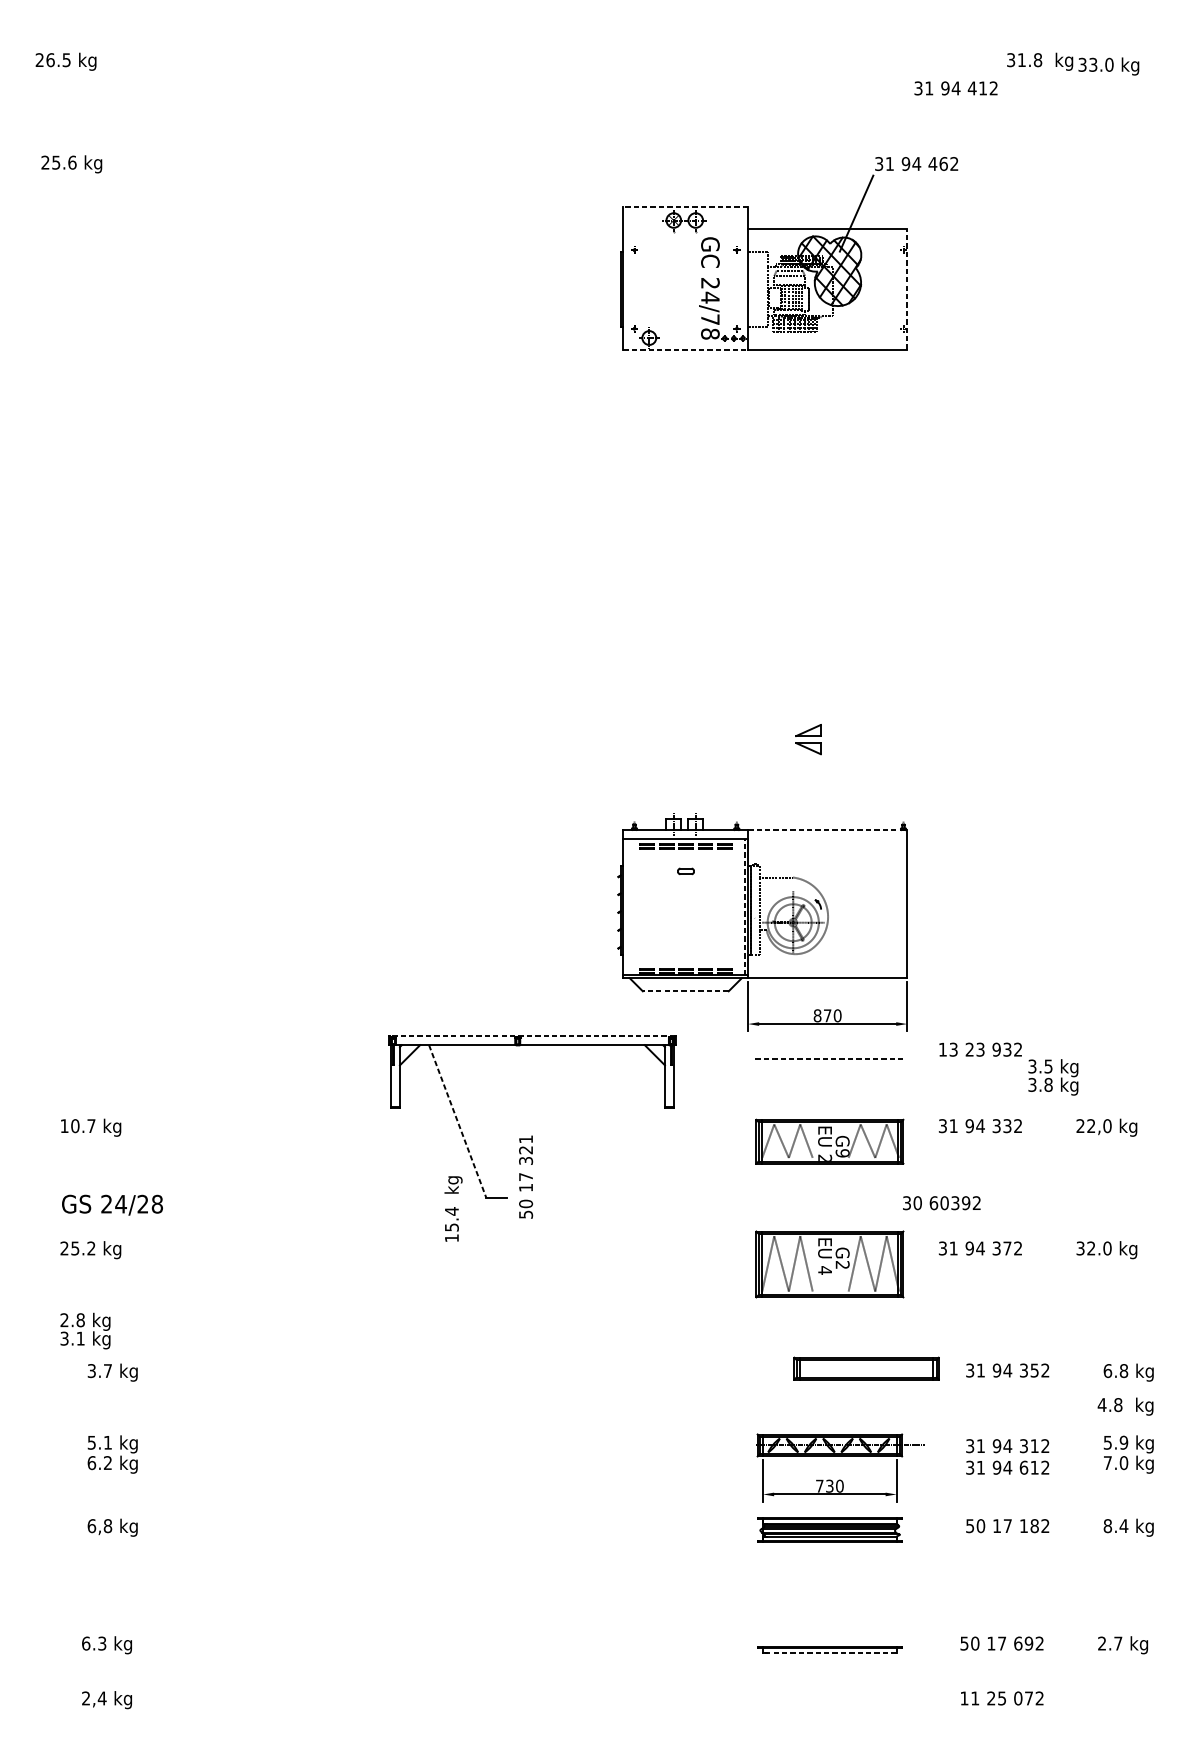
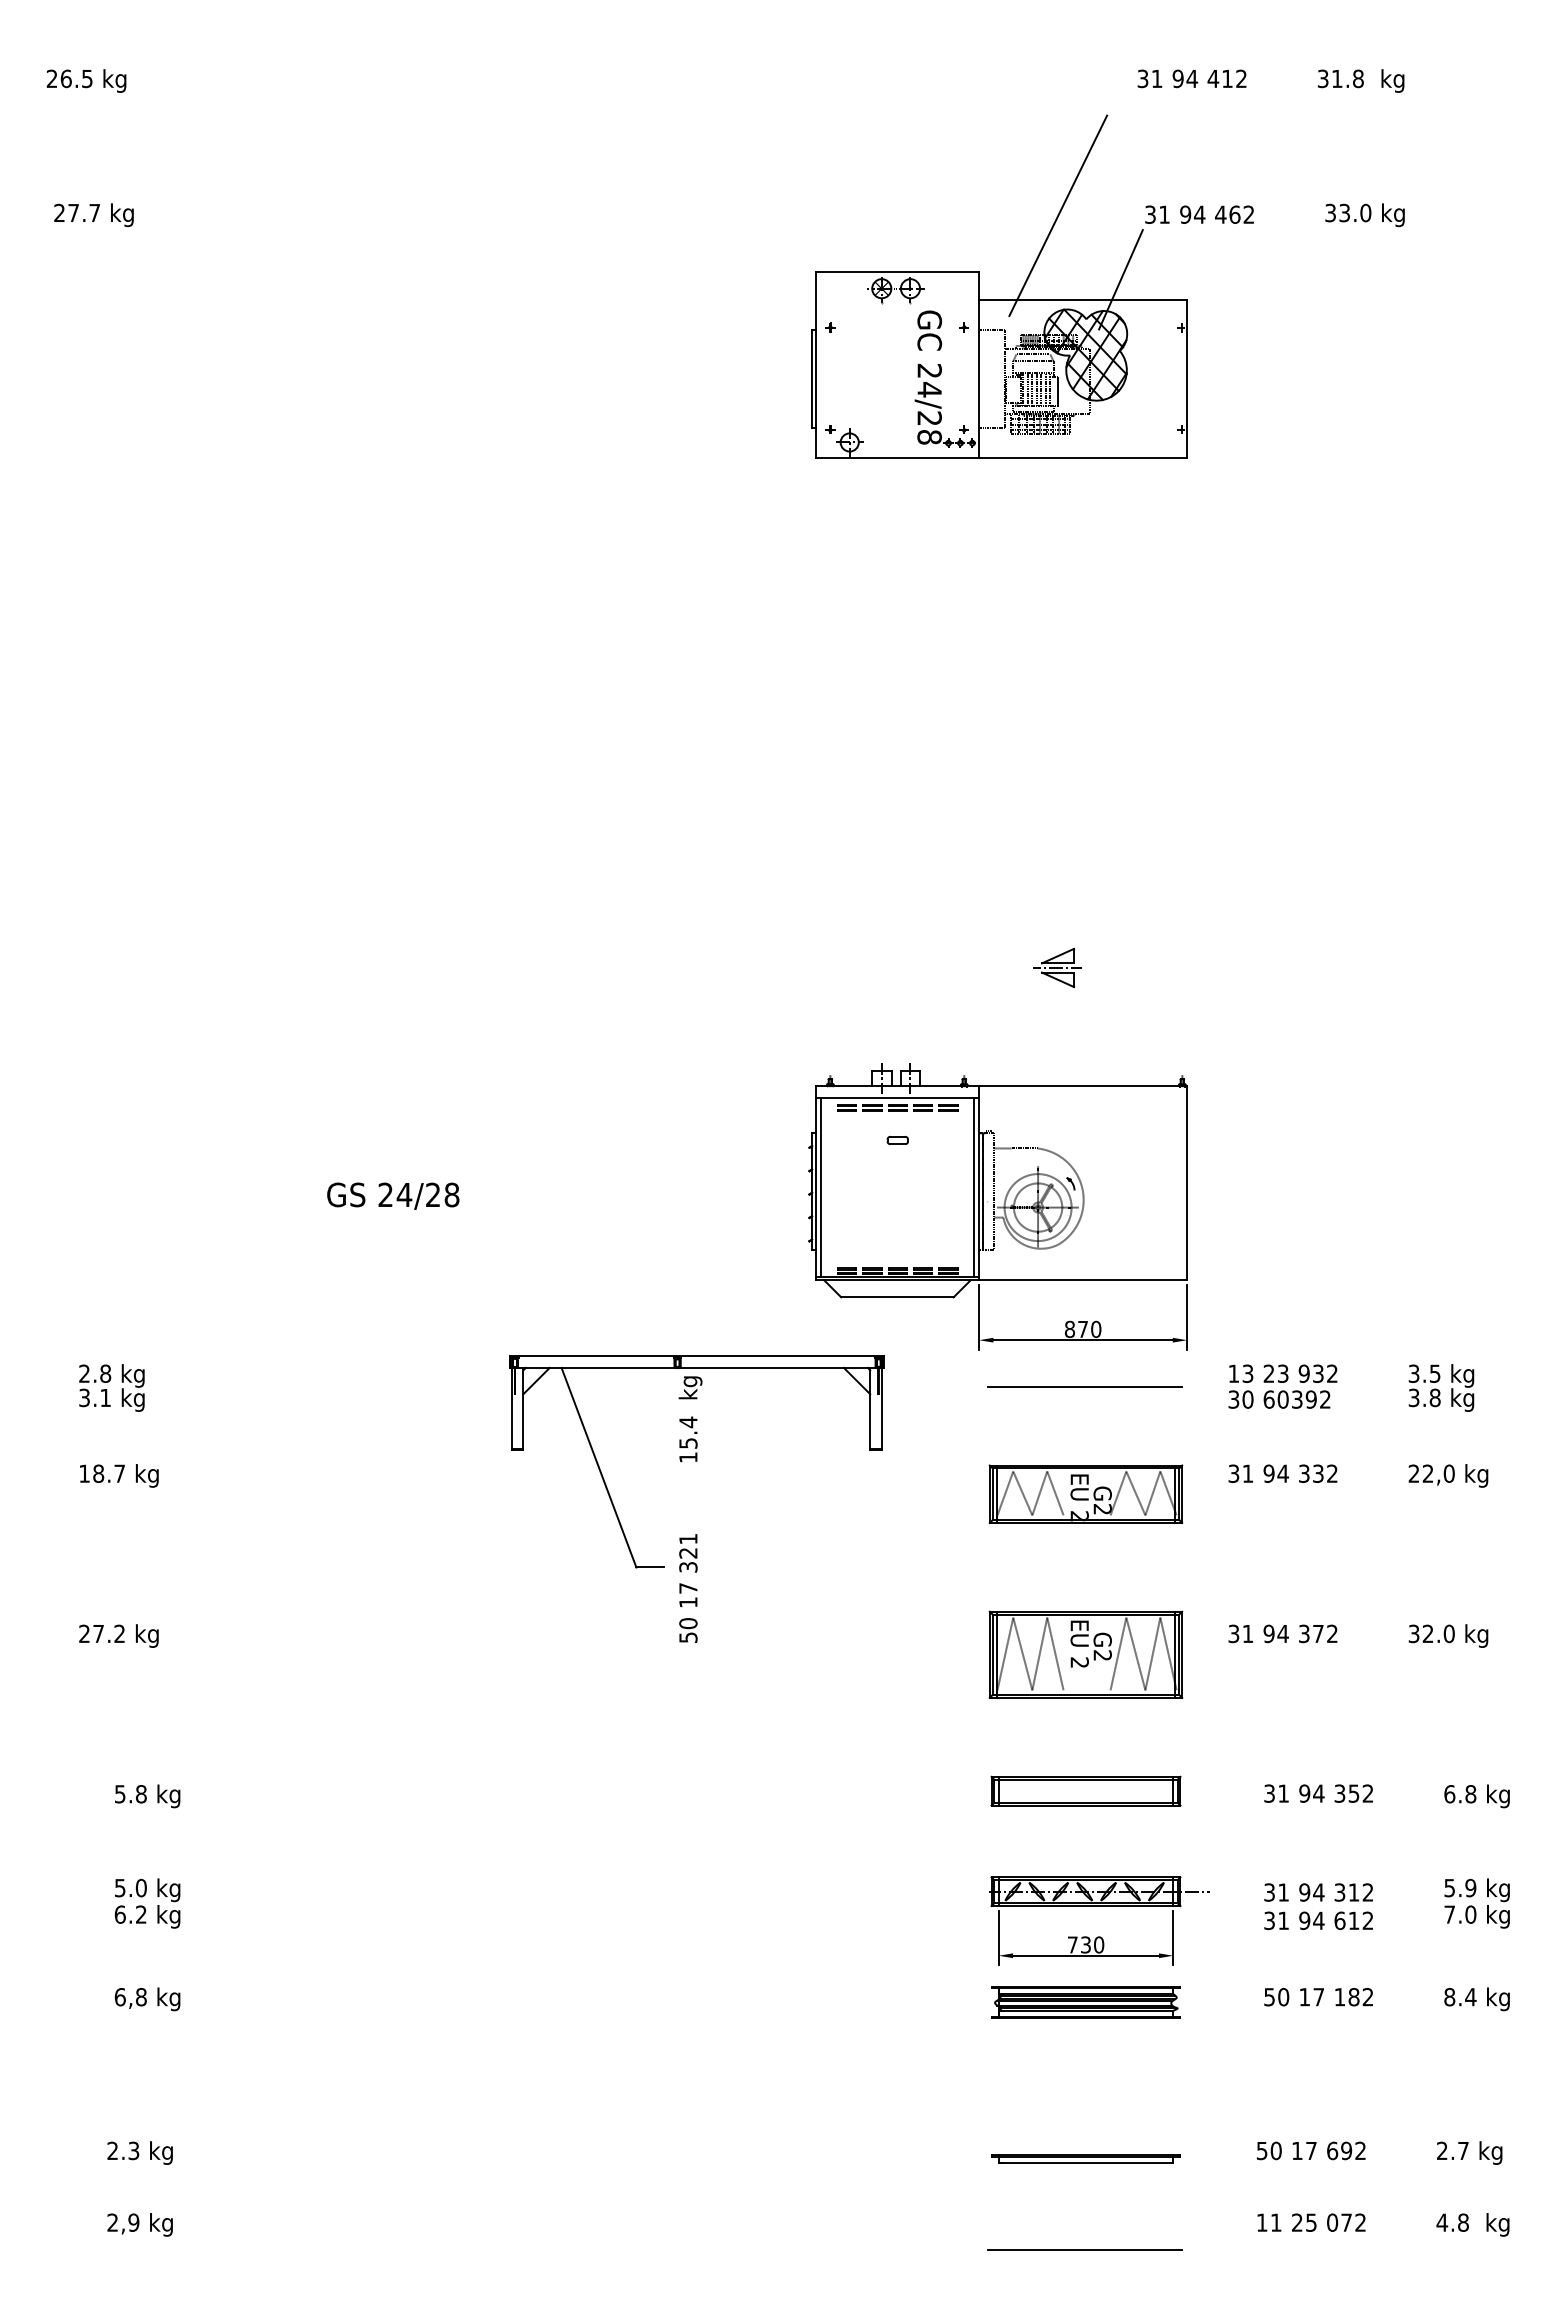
text: (1108, 66) -> (1364, 215), moved
text: (955, 88) -> (1191, 78), moved
text: (64, 162) -> (84, 212), 25.6 -> 27.7
line: (808, 164) -> (1058, 215), added
line: (685, 207) -> (897, 271), dashed -> solid
line: (907, 289) -> (1187, 379), dashed -> solid
text: (710, 319) -> (929, 418), 24/78 -> 24/28
line: (685, 349) -> (897, 457), dashed -> solid
line: (808, 739) -> (1057, 967), added
line: (827, 830) -> (1083, 1086), dashed -> solid
line: (626, 906) -> (820, 1186), added
line: (744, 907) -> (974, 1187), dashed -> solid
line: (685, 991) -> (896, 1297), dashed -> solid
line: (532, 1035) -> (696, 1355), dashed -> solid
line: (829, 1059) -> (1085, 1386), dashed -> solid
text: (1053, 1077) -> (1441, 1387), moved
line: (457, 1121) -> (598, 1467), dashed -> solid
text: (75, 1125) -> (98, 1473), 10.7 -> 18.7
text: (842, 1152) -> (1102, 1508), G9 -> G2
text: (526, 1177) -> (688, 1588), moved
text: (941, 1203) -> (1279, 1399), moved
text: (112, 1204) -> (393, 1195), moved
text: (453, 1209) -> (690, 1419), moved
text: (75, 1248) -> (98, 1634), 25.2 -> 27.2
text: (824, 1270) -> (1079, 1662), 4 -> 2
text: (85, 1330) -> (111, 1387), moved
part: (866, 1368) -> (1085, 1790), moved
text: (99, 1371) -> (130, 1794), 3.7 -> 5.8
text: (1125, 1406) -> (1472, 2224), moved
text: (107, 1442) -> (140, 1887), 5.1 -> 5.0
text: (85, 1643) -> (112, 2150), 6.3 -> 2.3
line: (829, 1652) -> (1085, 2162), dashed -> solid
text: (101, 1698) -> (133, 2222), 2,4 -> 2,9
line: (829, 1718) -> (1085, 2249), added

